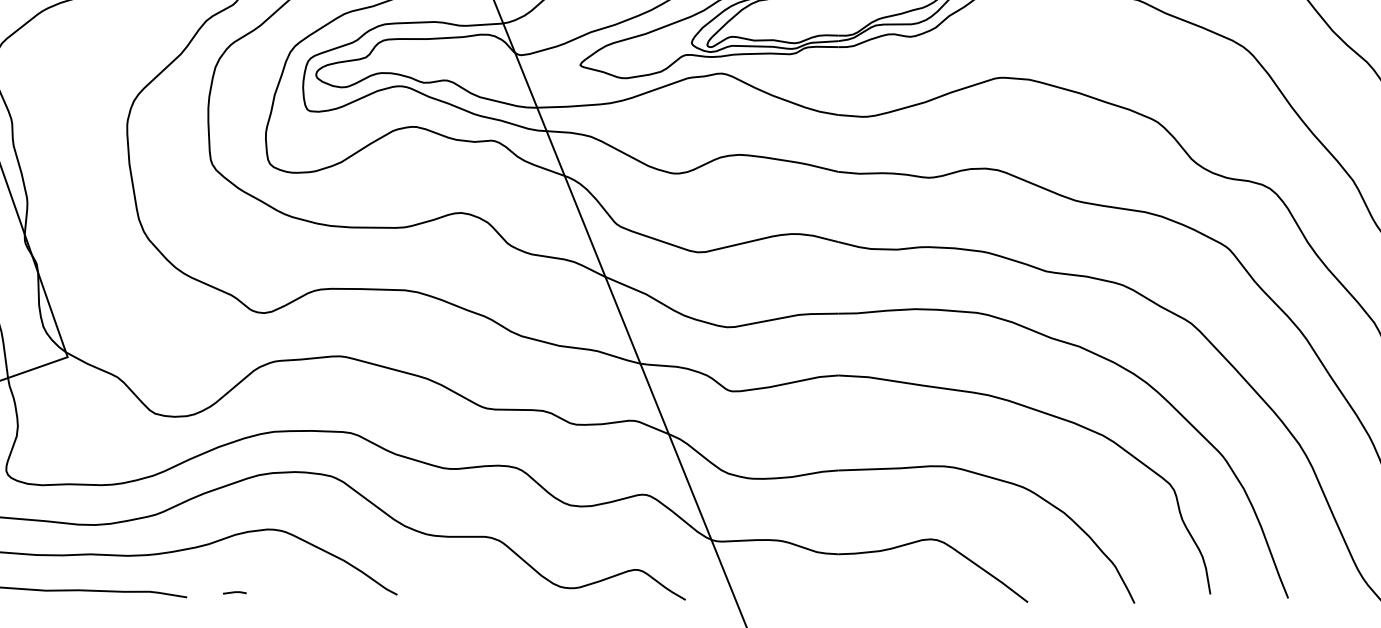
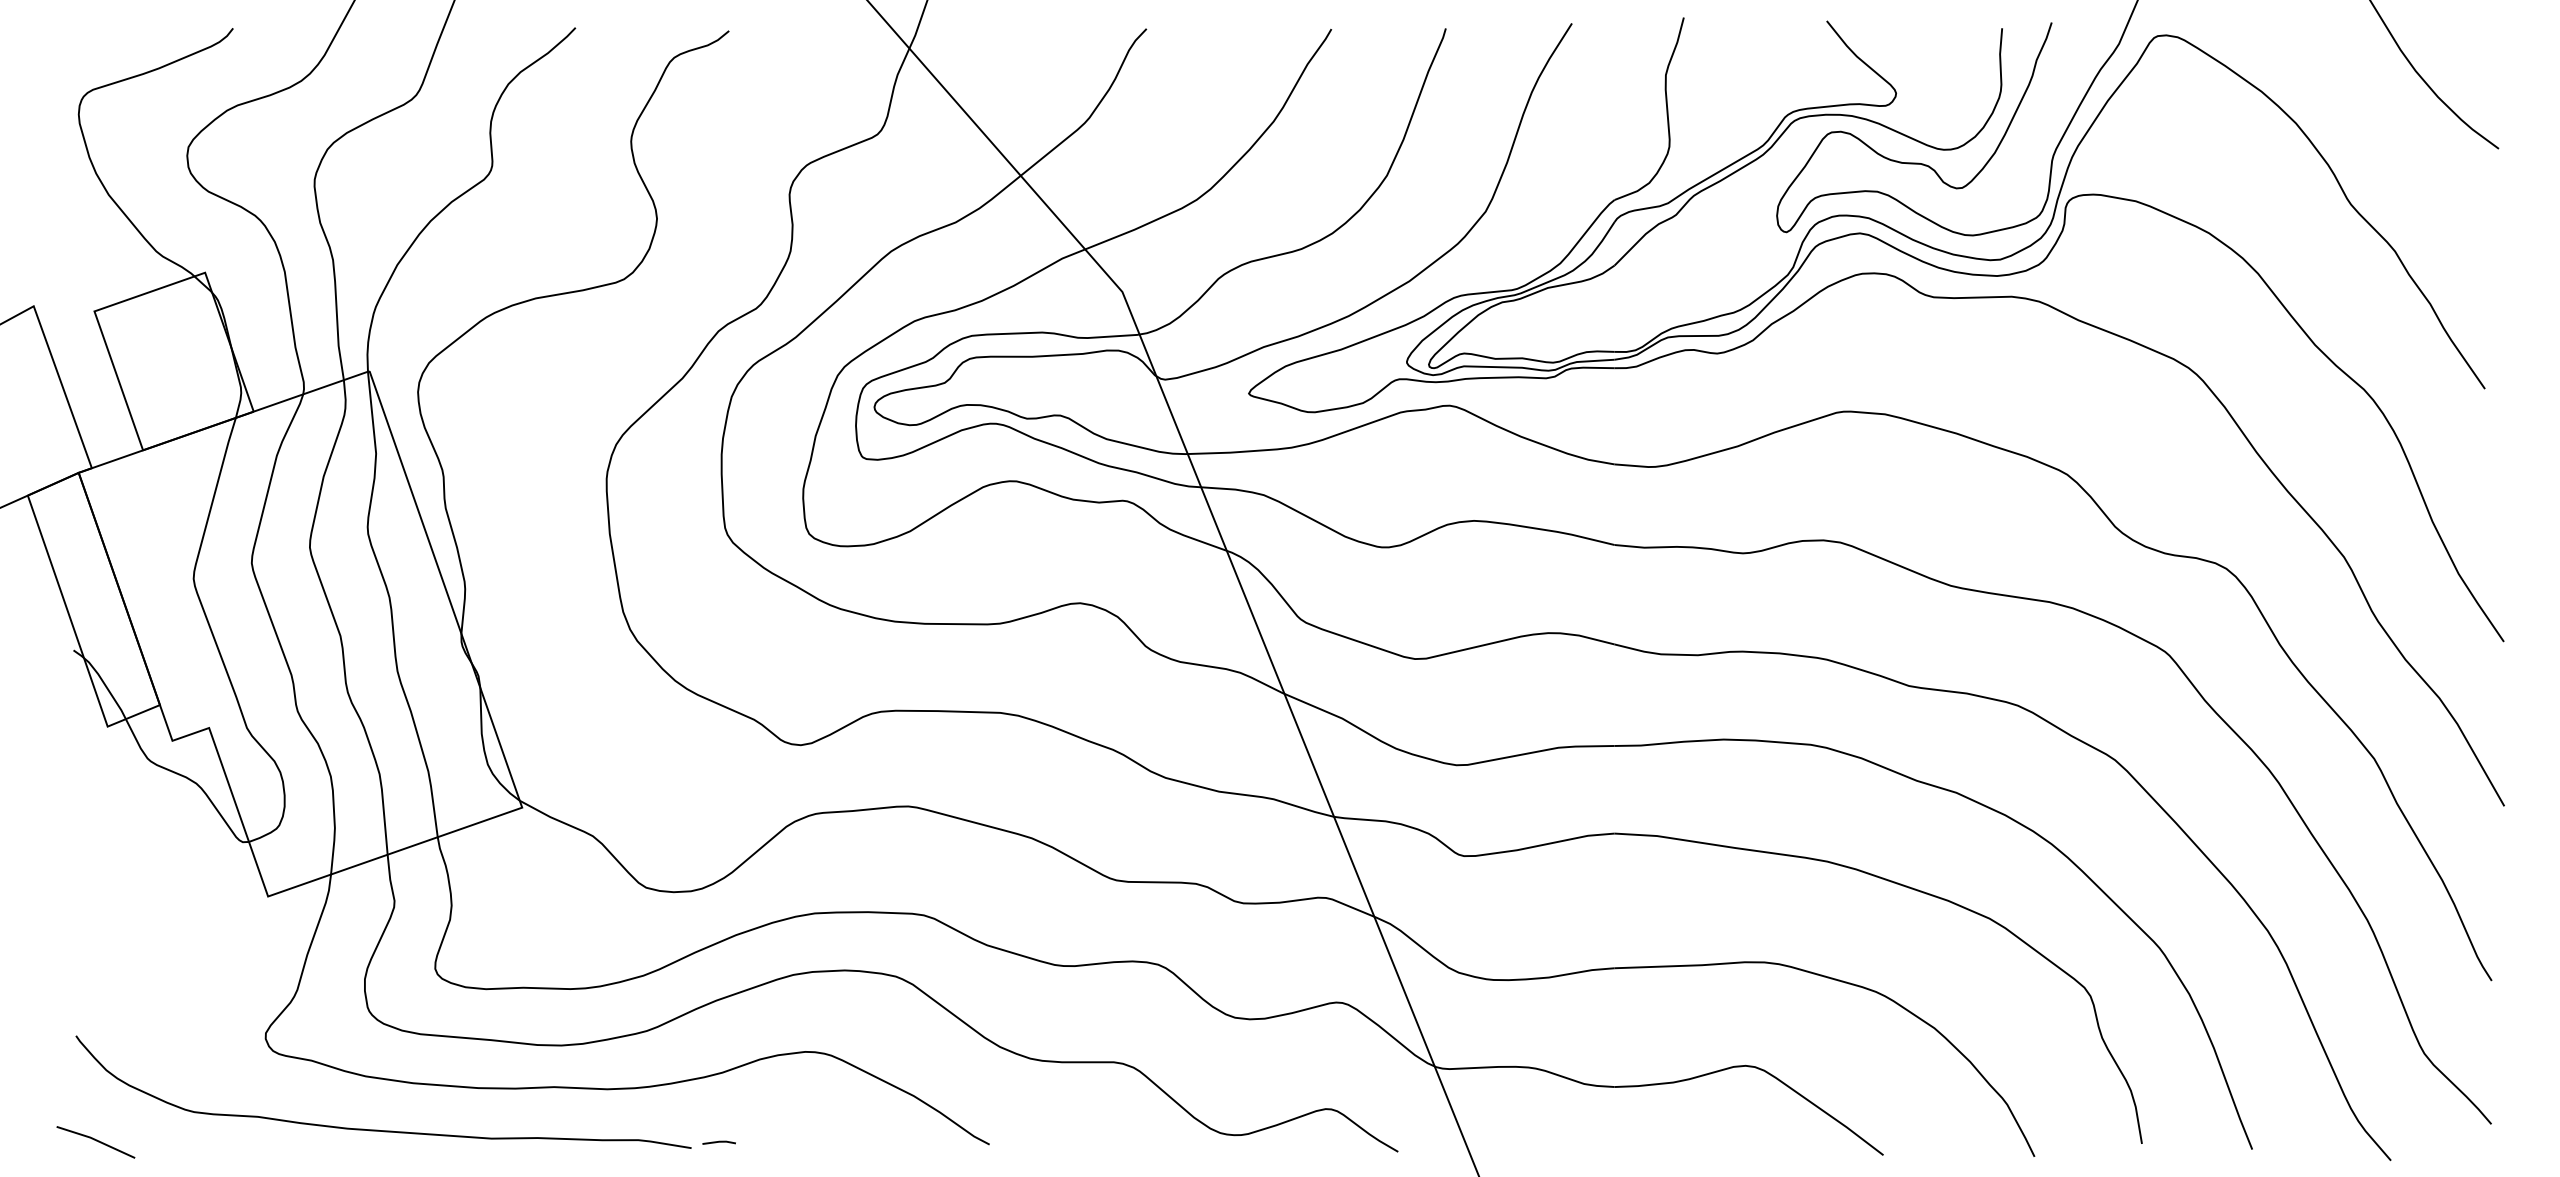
line: (234, 592) -> (718, 1142), moved

